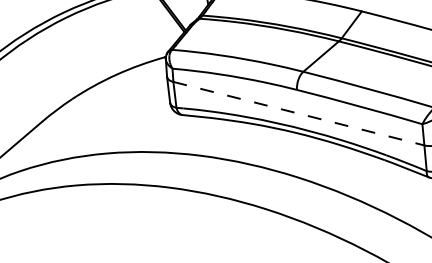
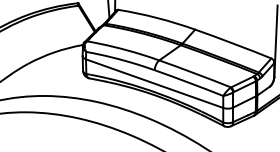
line: (298, 113) -> (154, 83), dashed -> solid

